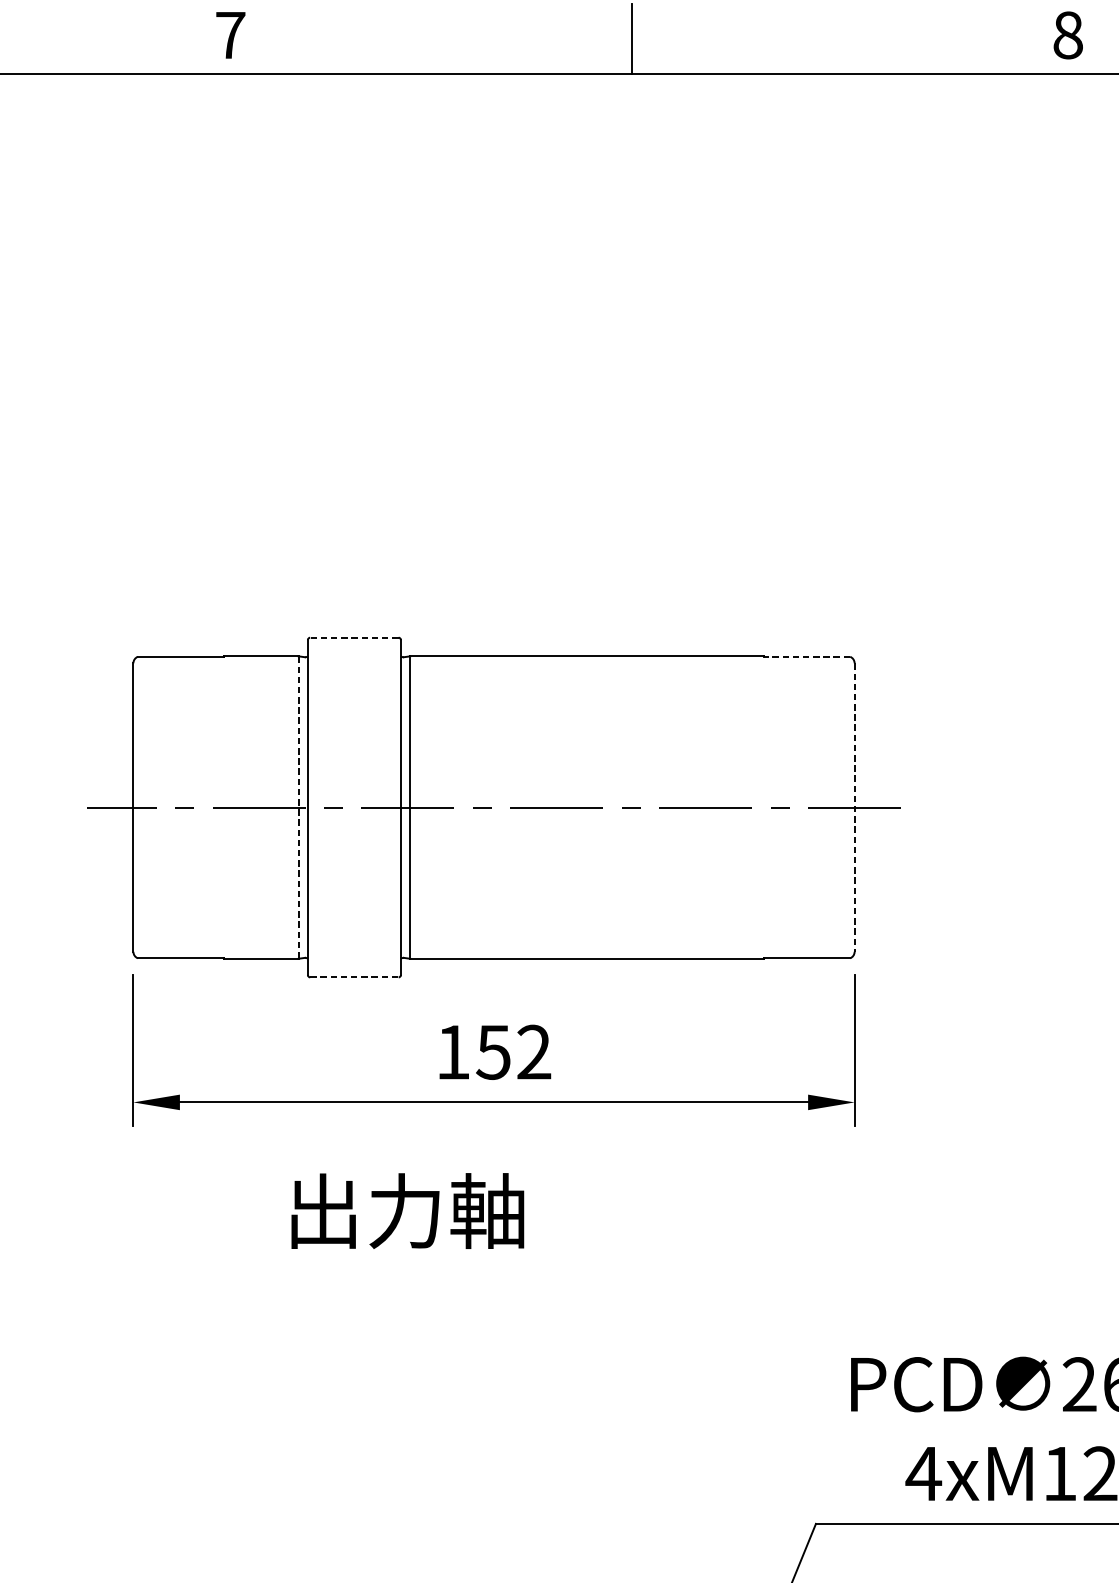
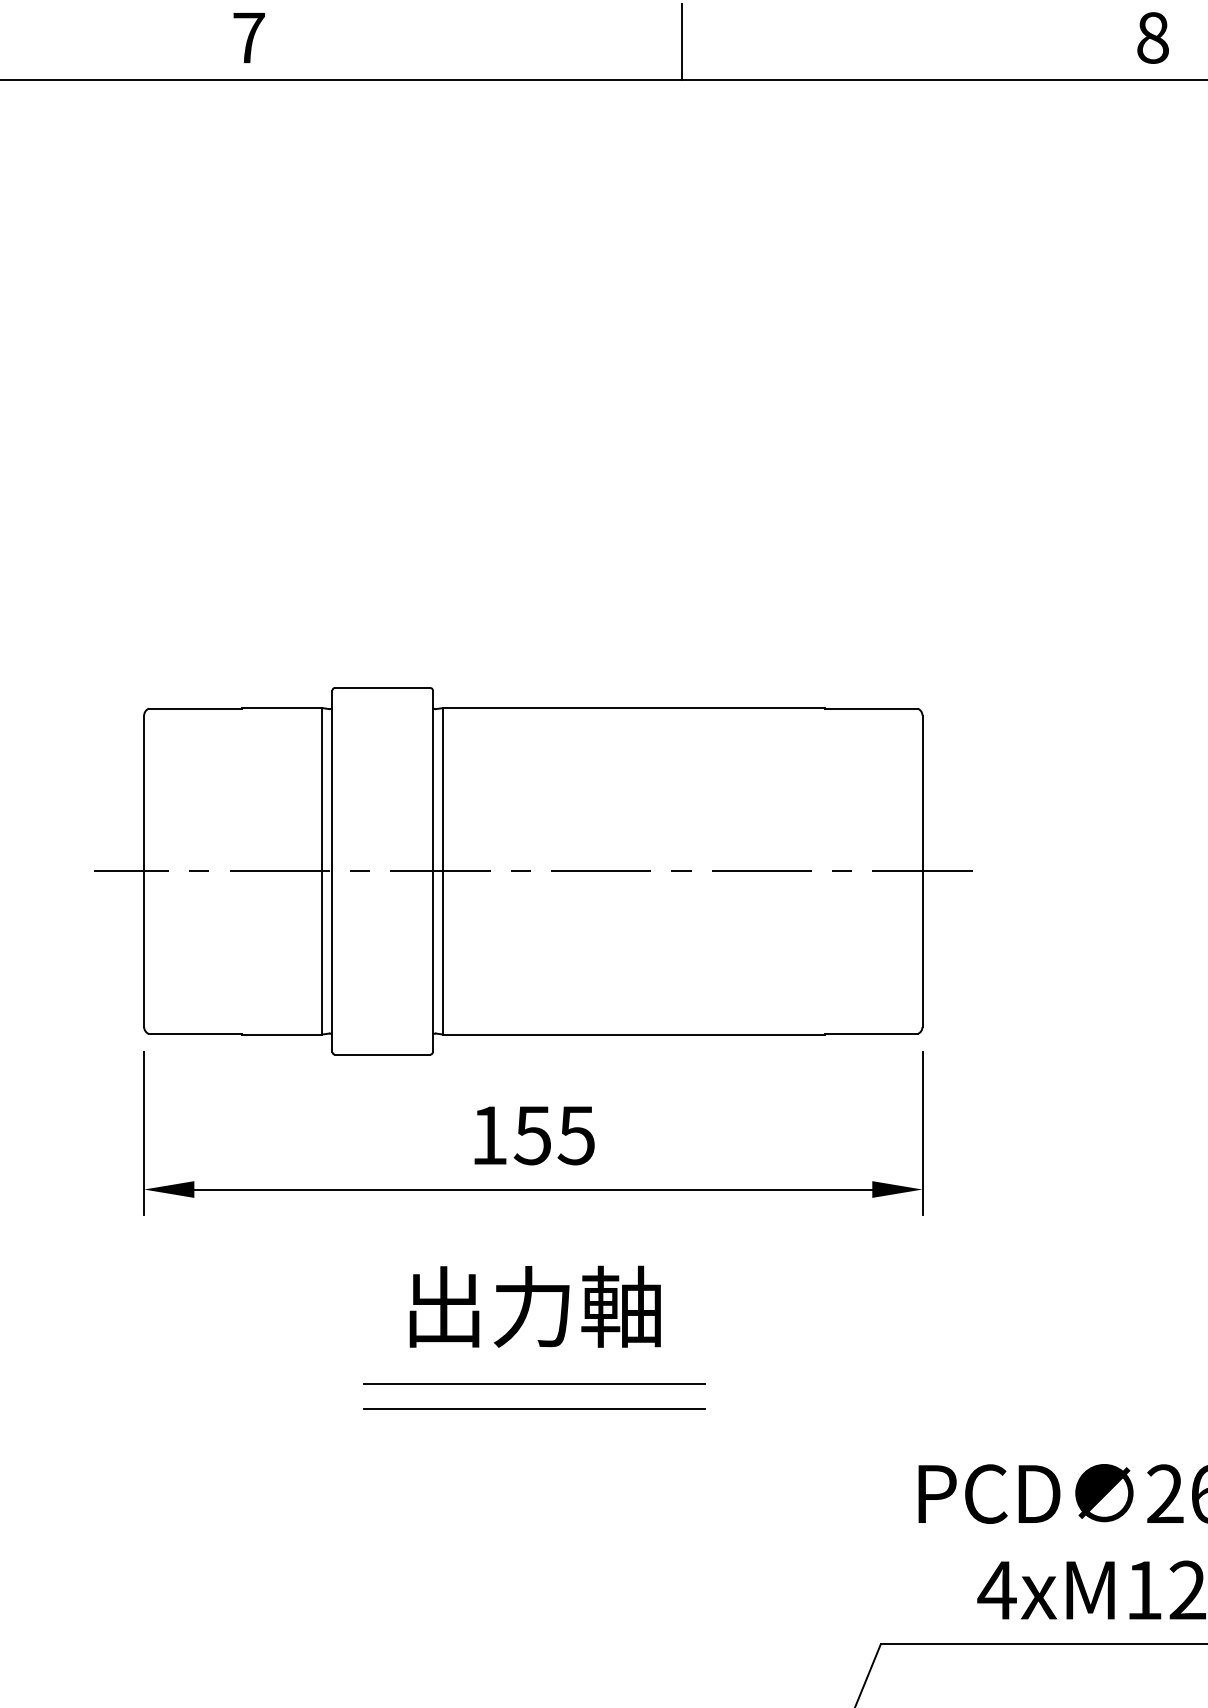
line: (354, 638) -> (382, 688), dashed -> solid
line: (807, 656) -> (871, 708), dashed -> solid
line: (298, 807) -> (322, 871), dashed -> solid
line: (854, 807) -> (922, 871), dashed -> solid
line: (354, 977) -> (382, 1054), dashed -> solid
text: (533, 1052) -> (575, 1135), 152 -> 155
text: (407, 1210) -> (534, 1306), moved
line: (495, 1283) -> (534, 1384), added
line: (495, 1305) -> (534, 1408), added

